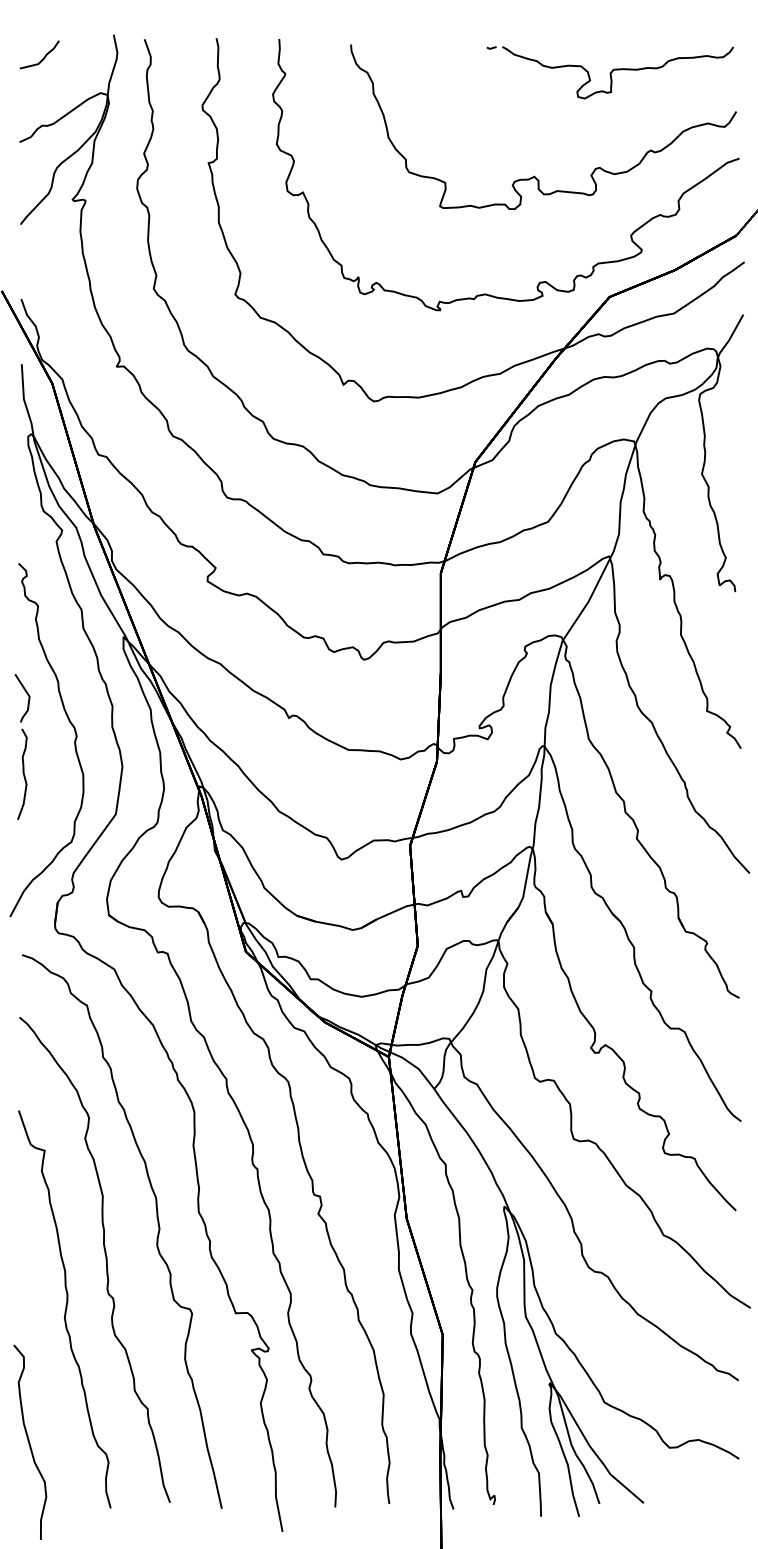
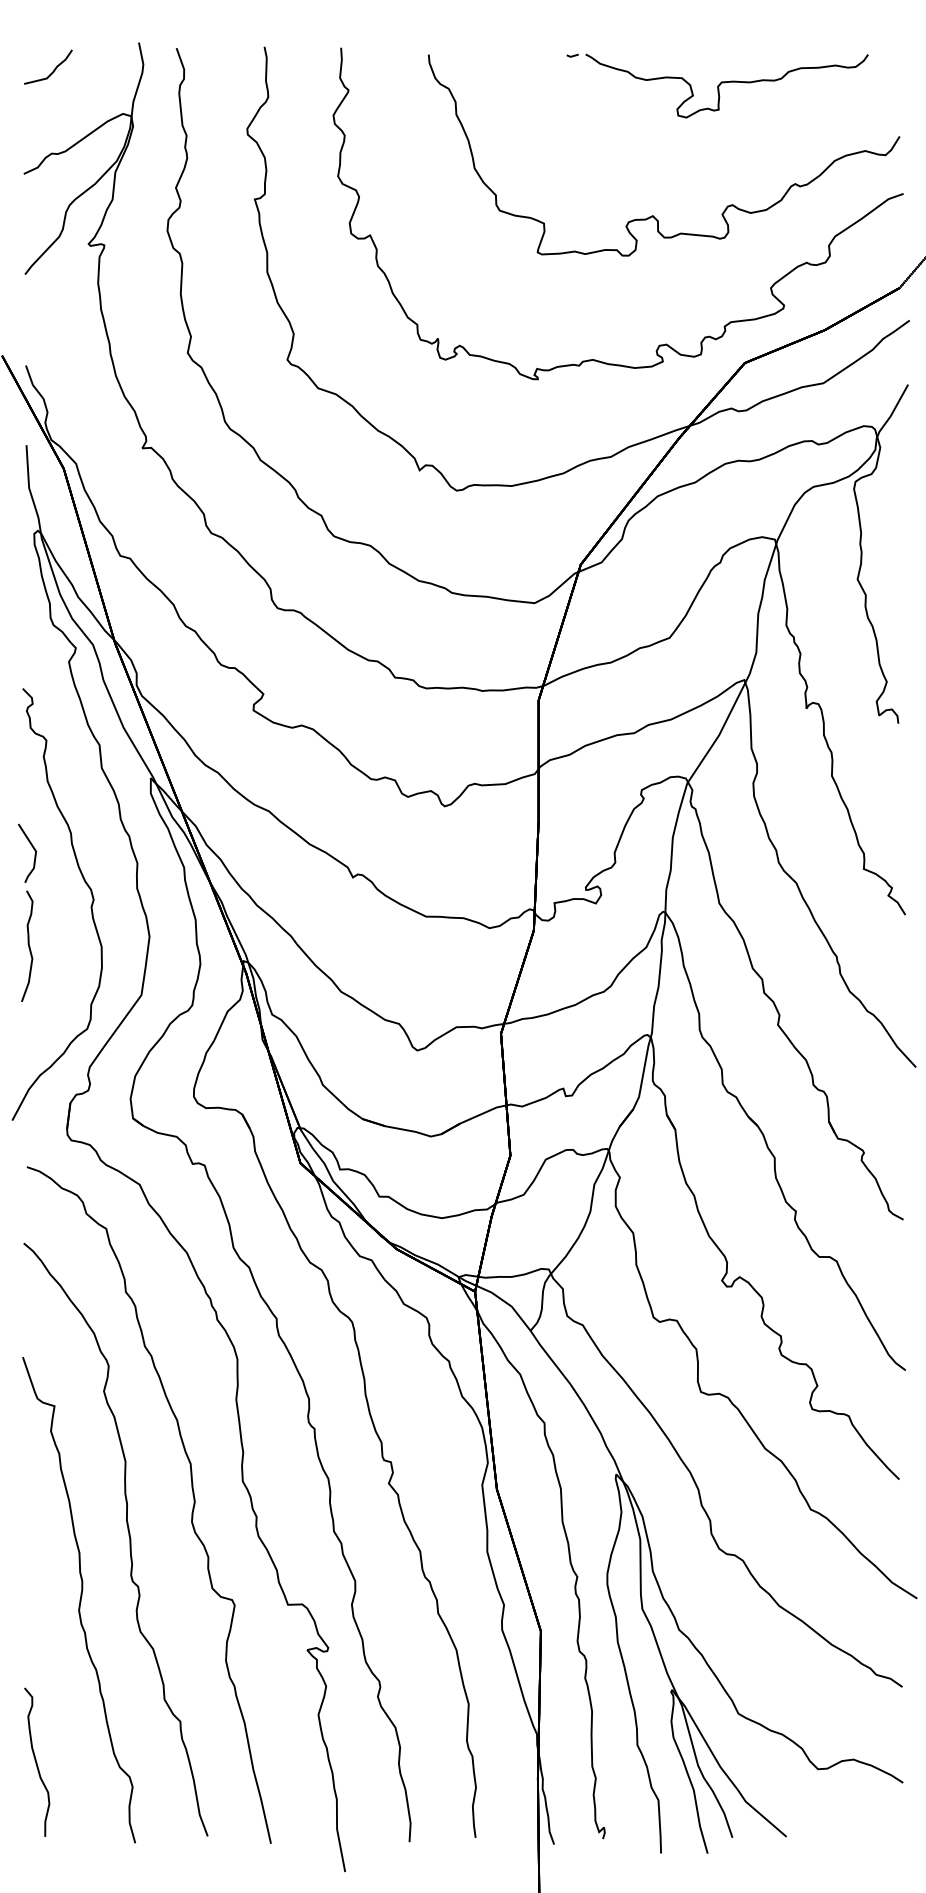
part: (610, 72) -> (717, 85), moved
part: (30, 1441) -> (37, 1761), size x0.62

